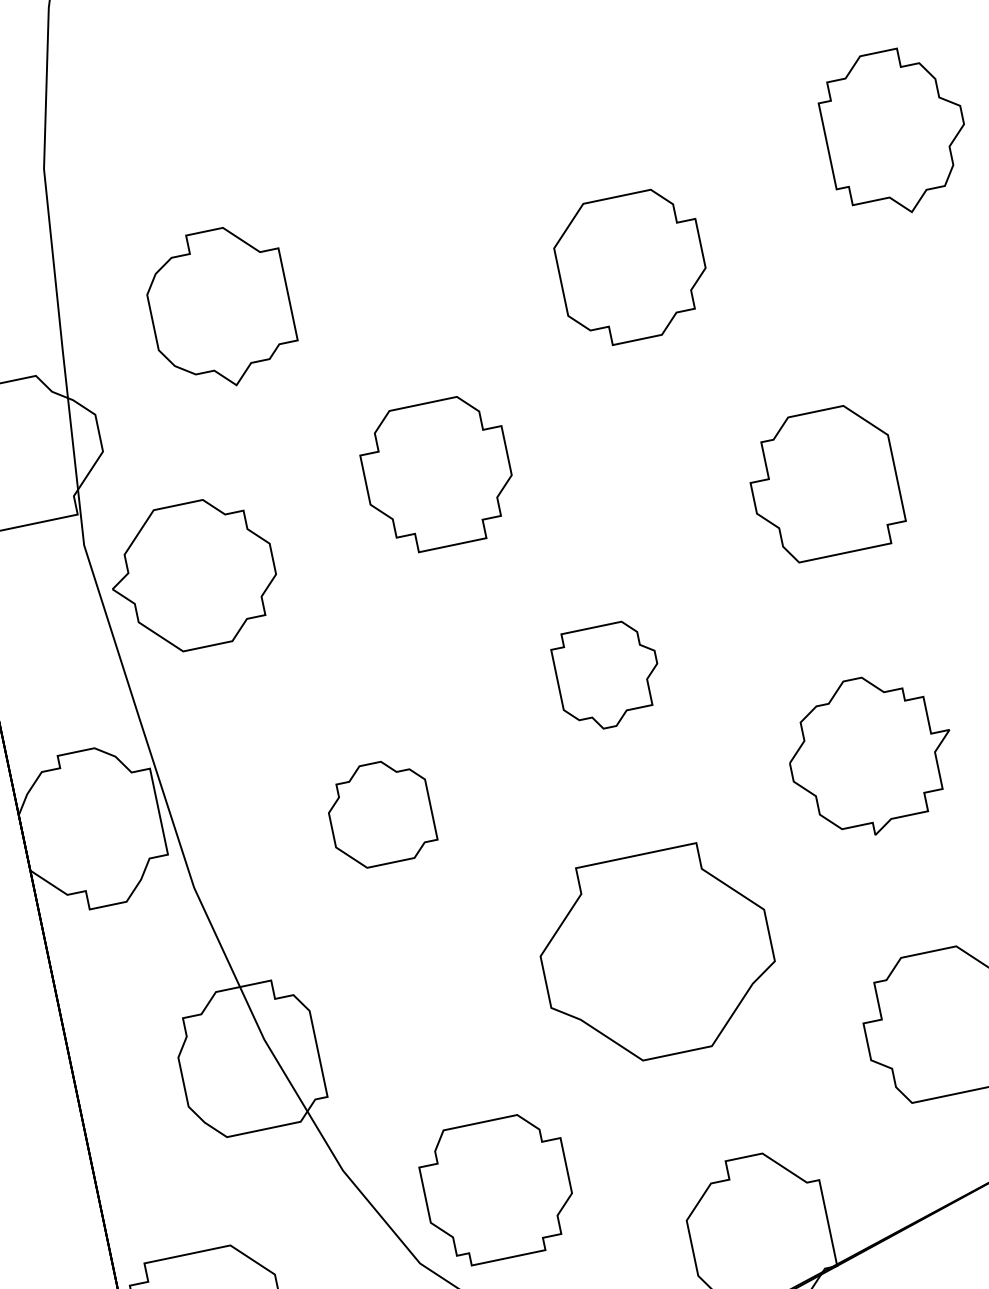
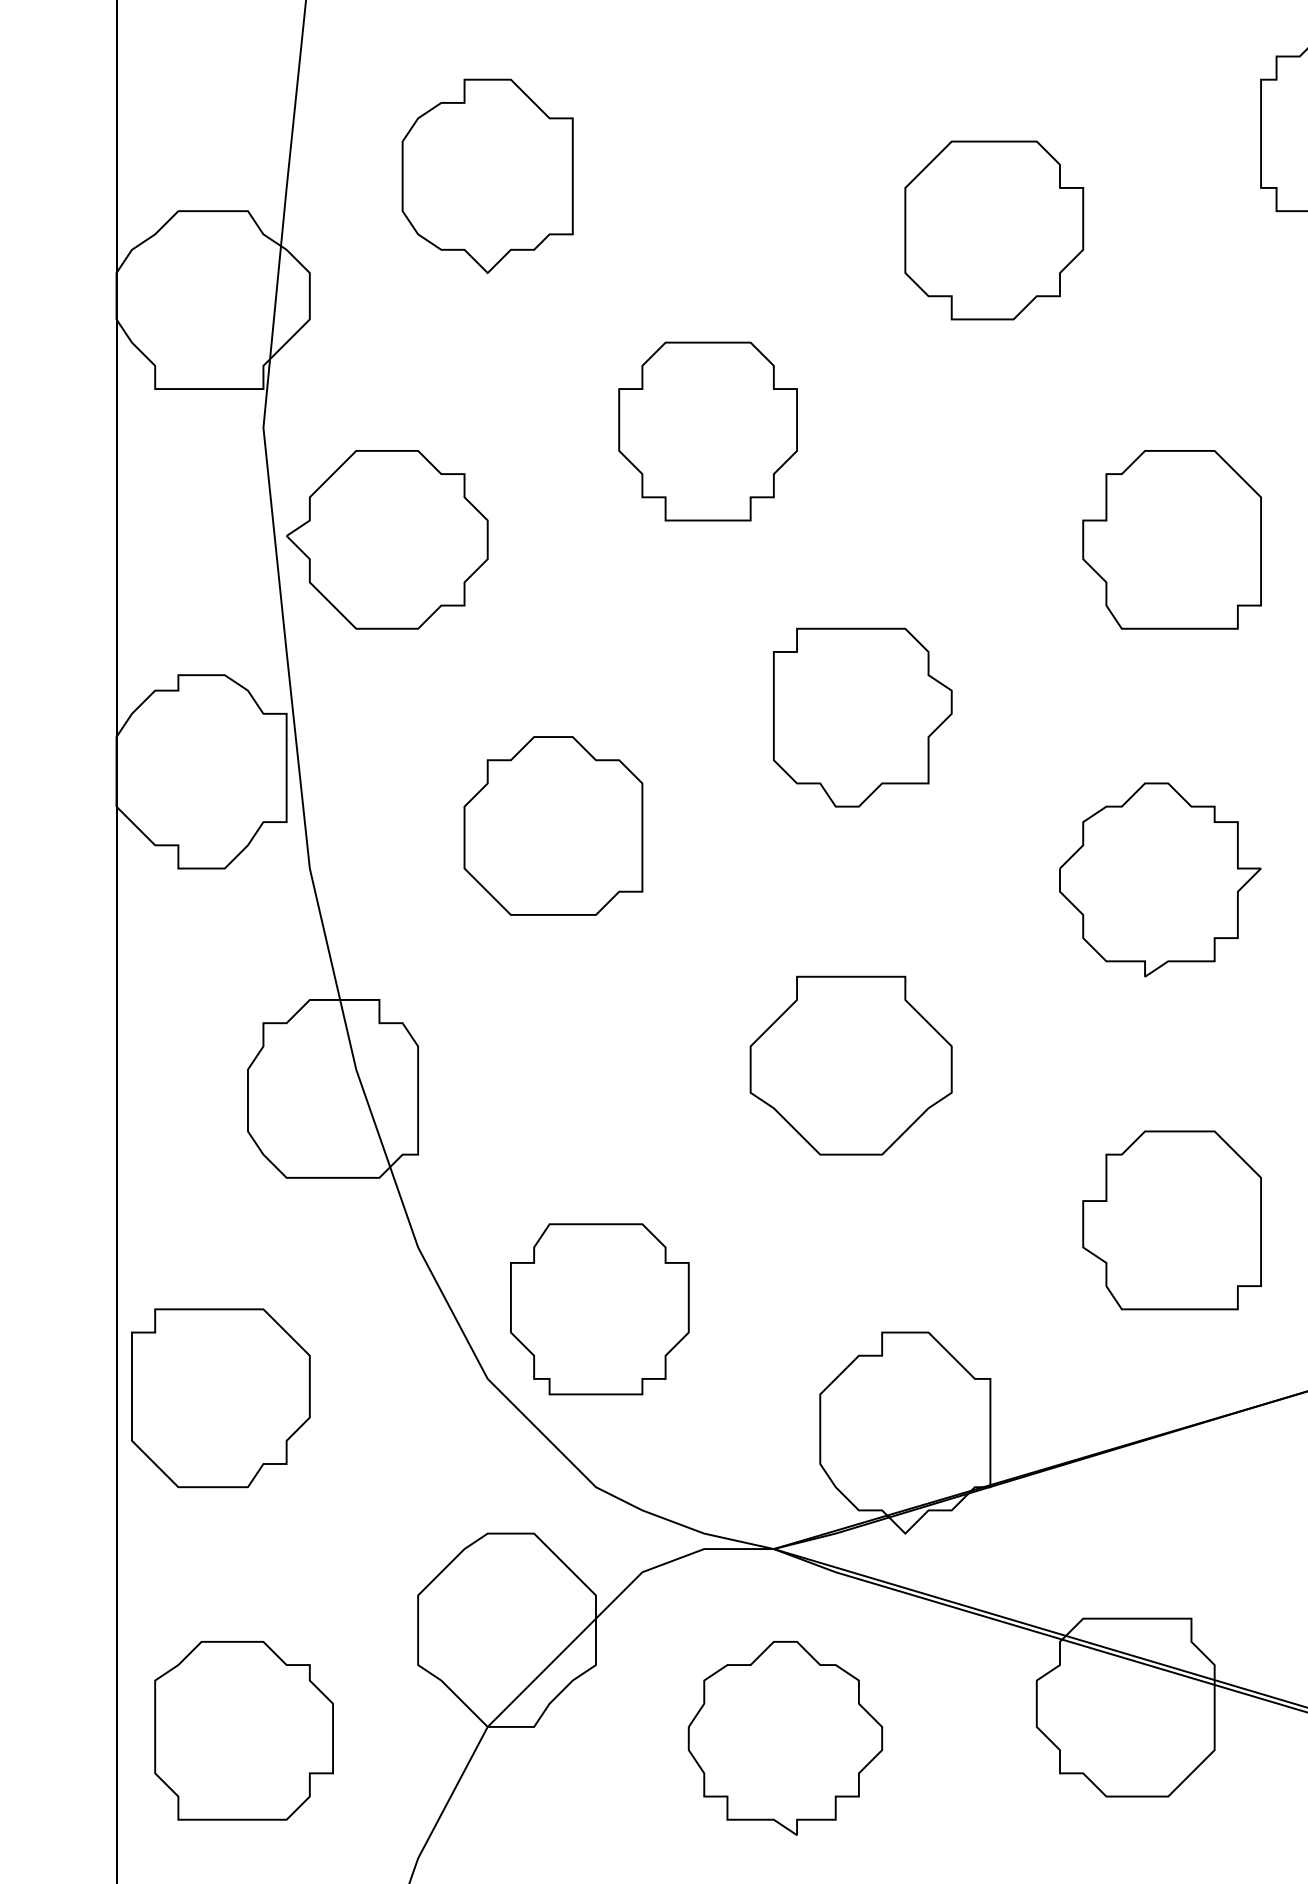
part: (193, 575) -> (387, 539), moved
part: (607, 676) -> (862, 717), size x1.43
part: (380, 813) -> (553, 825), size x1.43
part: (656, 954) -> (850, 1065), size x0.71

